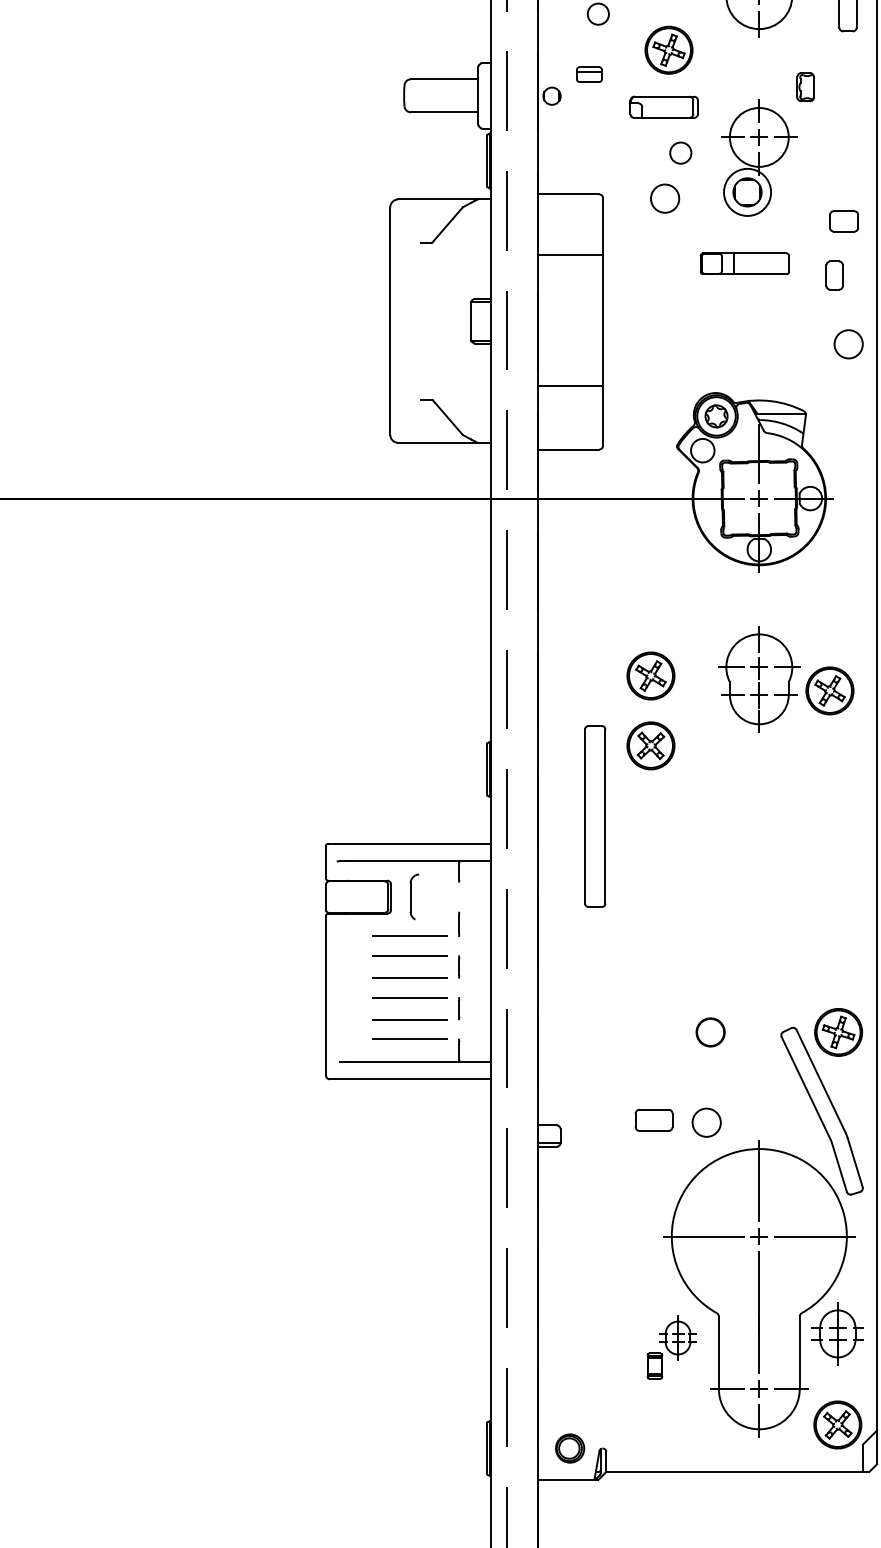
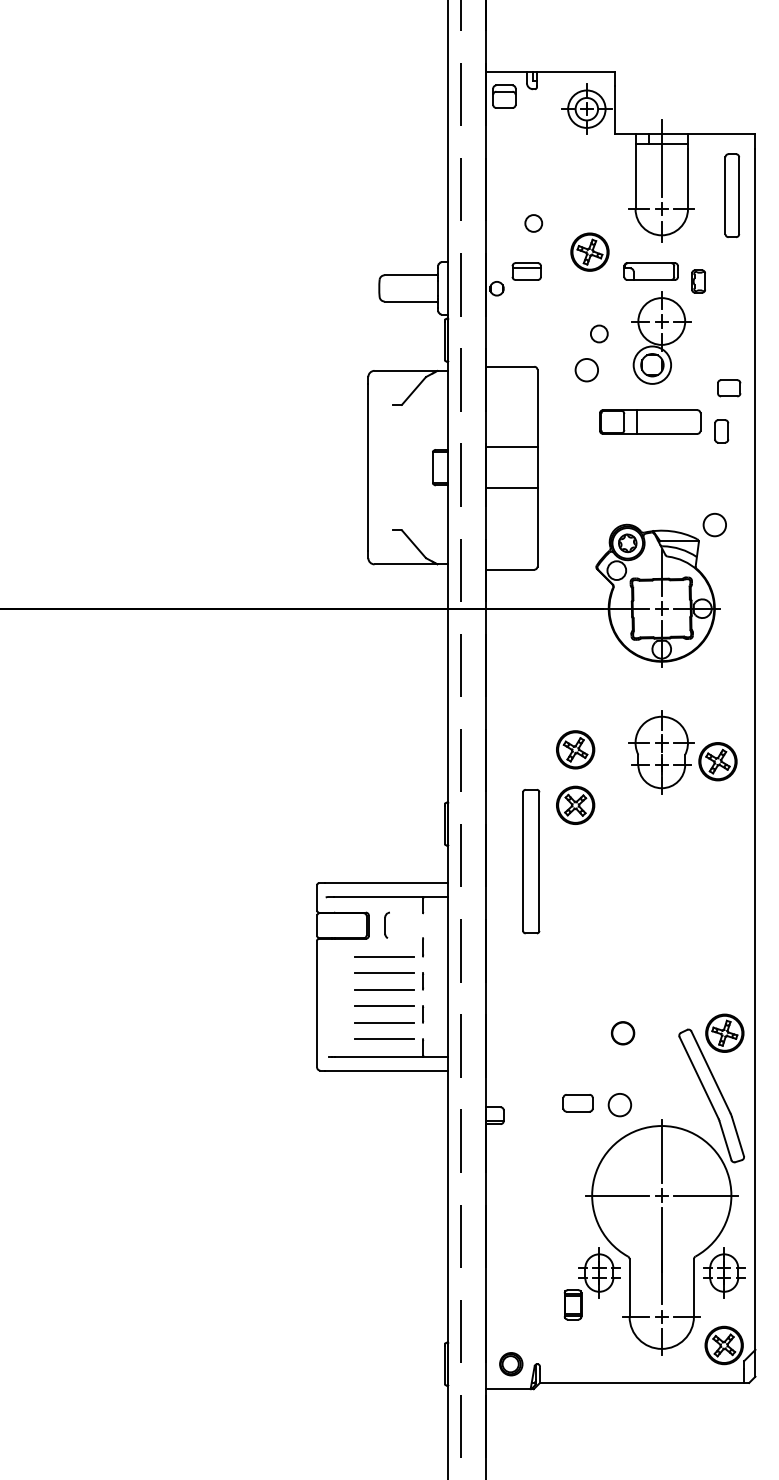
part: (589, 74) -> (526, 271), size x1.43
part: (663, 107) -> (650, 271), moved
line: (570, 255) -> (511, 447), moved
part: (745, 263) -> (650, 421), size x1.43
circle: (848, 343) -> (714, 524), moved
line: (570, 386) -> (511, 488), moved
part: (413, 895) -> (386, 924), size x0.71
part: (670, 1347) -> (591, 1283), size x1.43

